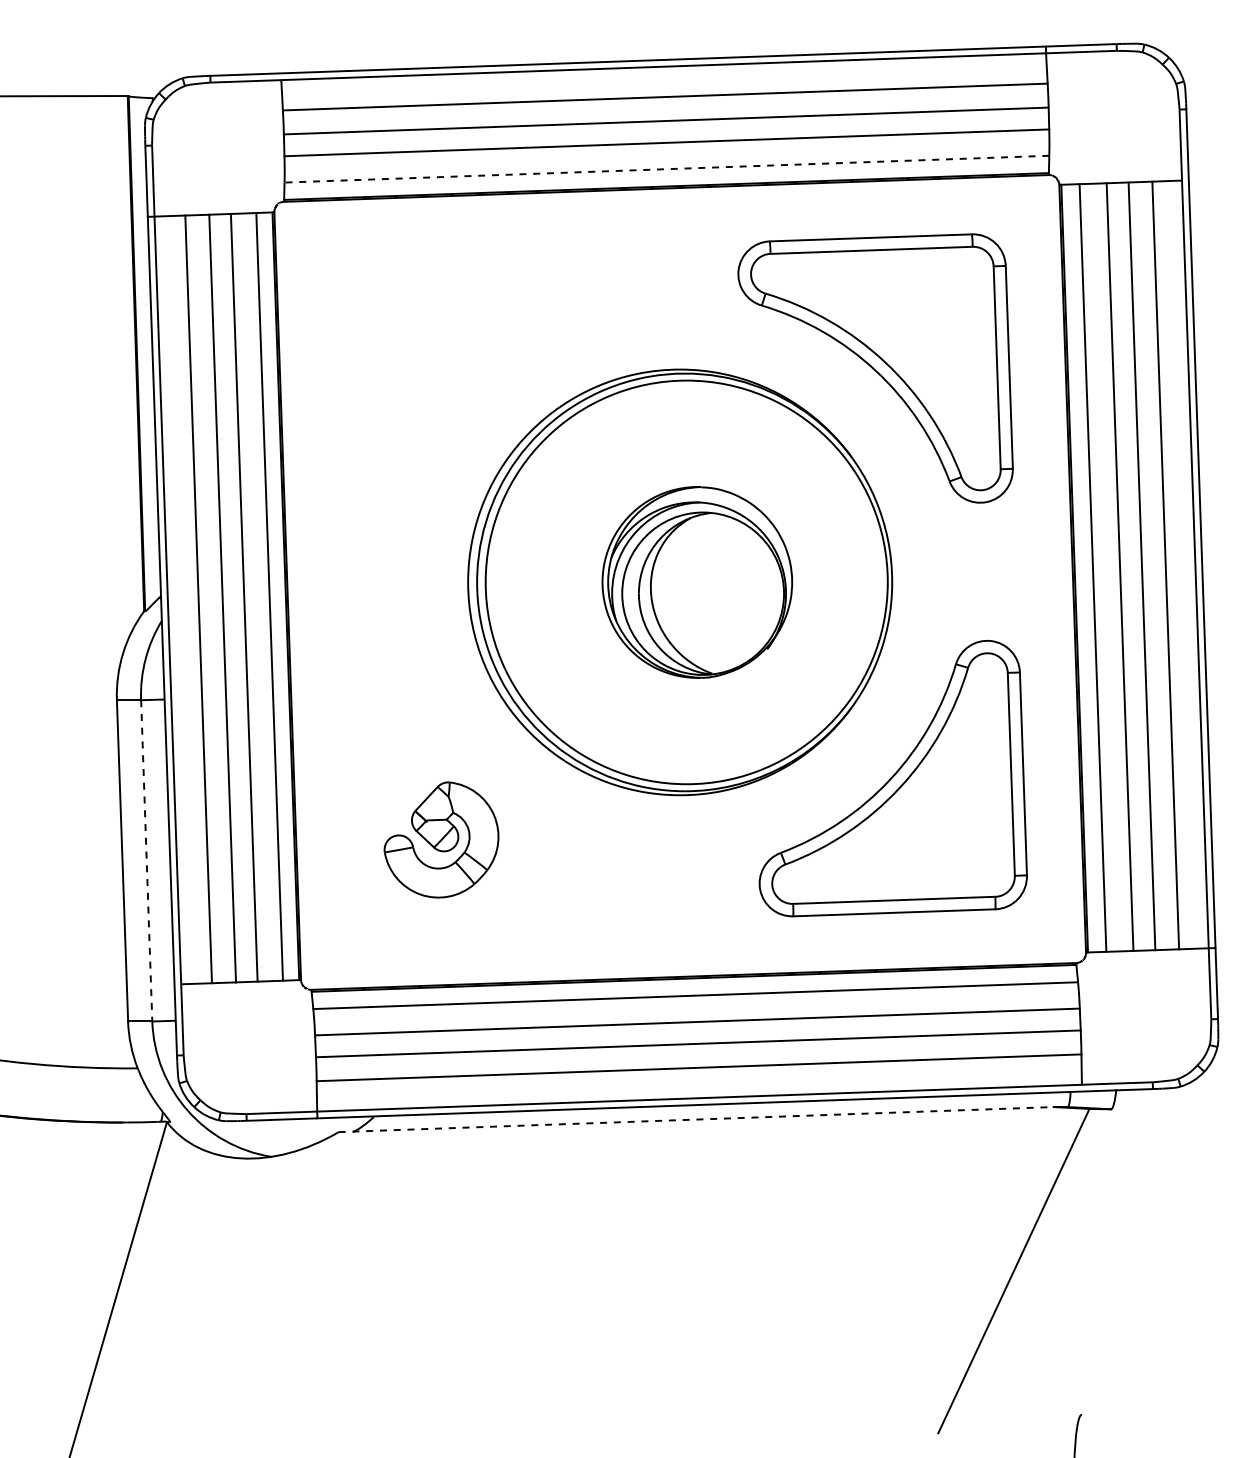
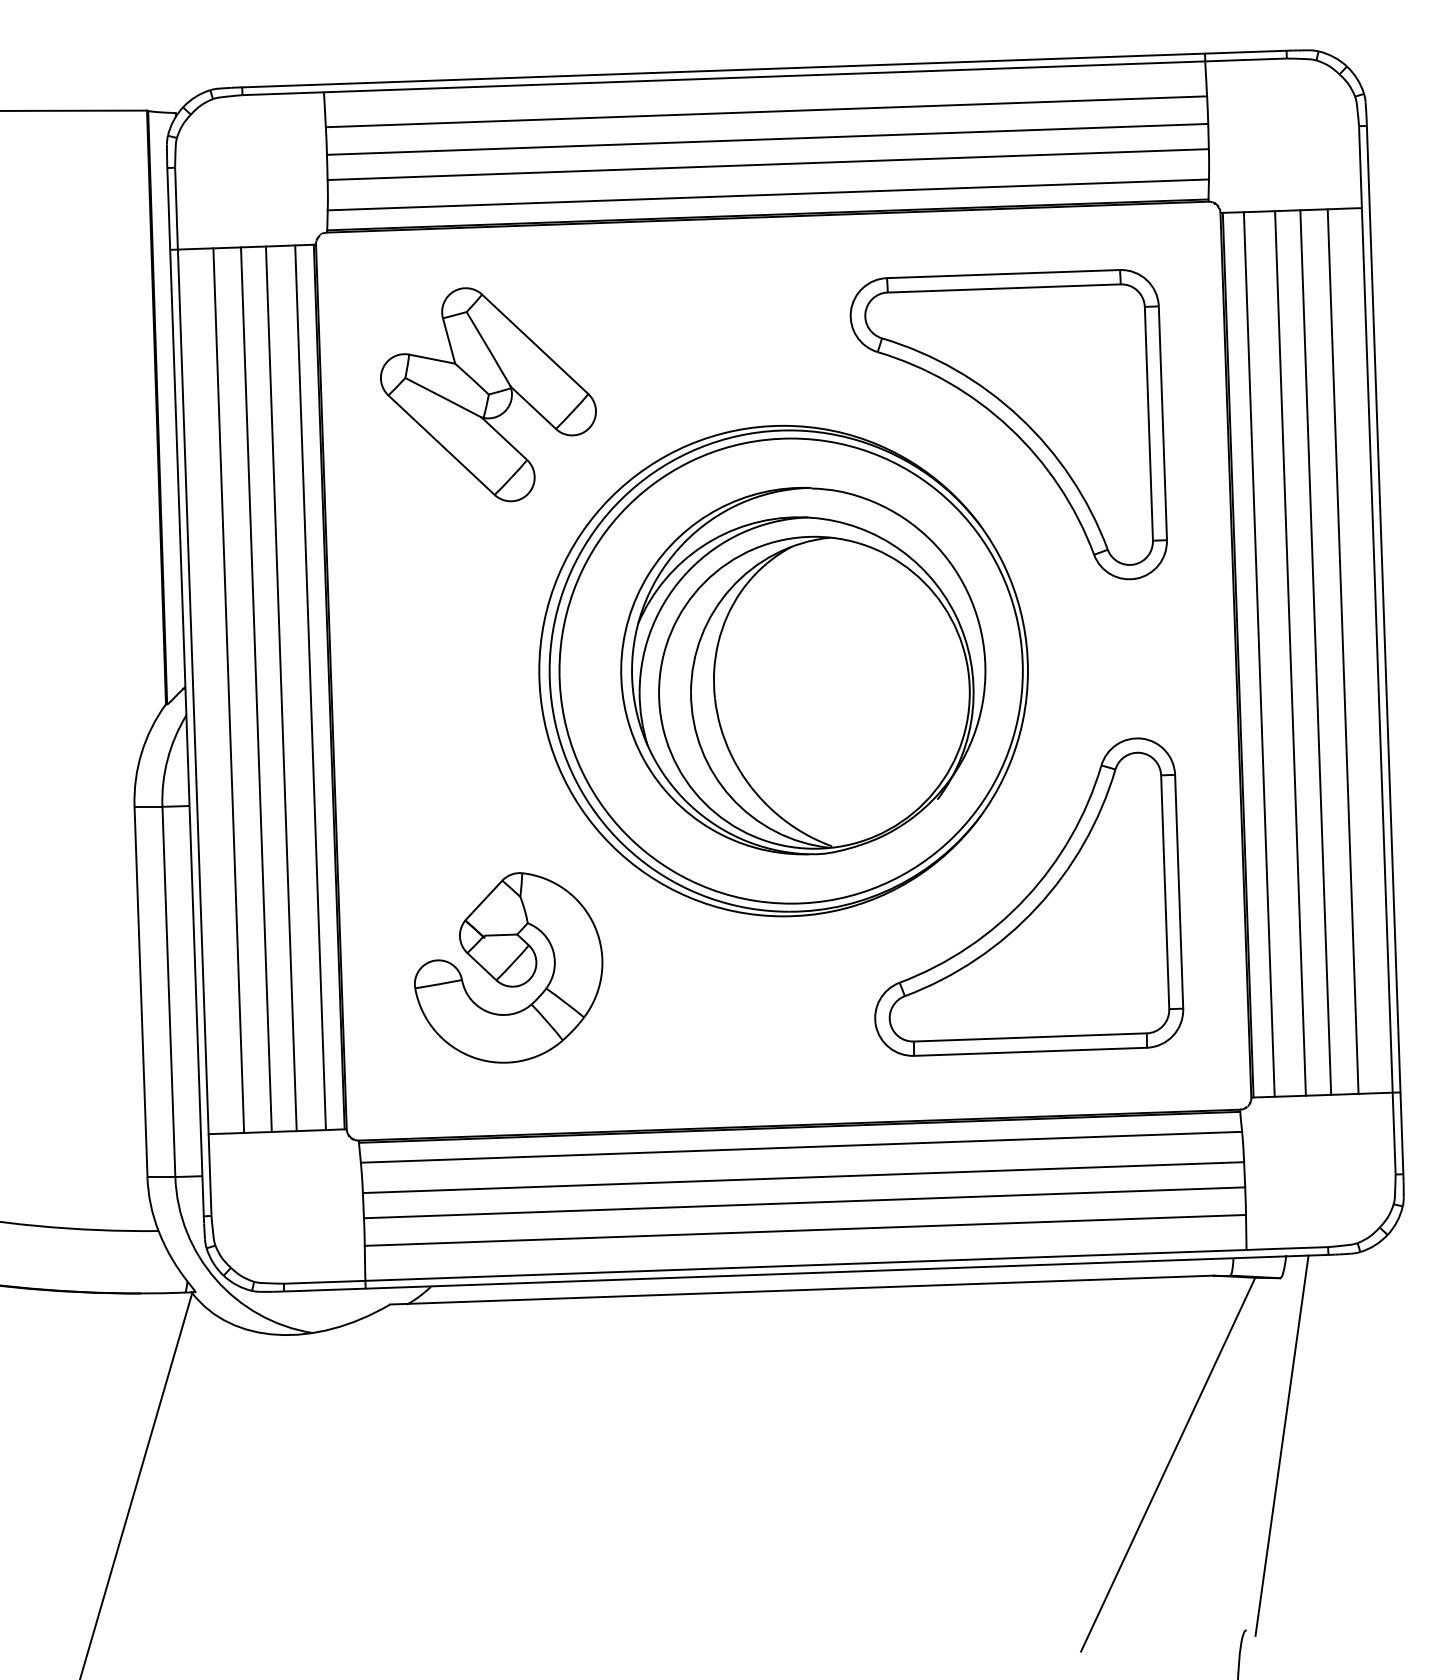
line: (666, 169) -> (767, 195), dashed -> solid
part: (423, 342) -> (487, 394), added
part: (697, 582) -> (803, 671), size x1.67
part: (441, 839) -> (508, 967), size x1.43
line: (146, 860) -> (168, 991), dashed -> solid
line: (696, 1119) -> (802, 1289), dashed -> solid
line: (1112, 1254) -> (1281, 1445), added

